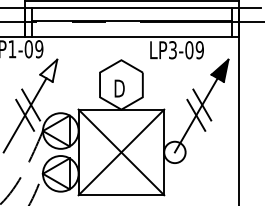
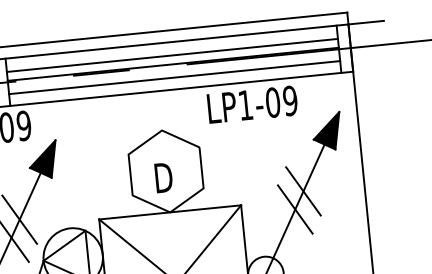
line: (131, 16) -> (171, 56), added
line: (131, 29) -> (173, 77), added
text: (172, 50) -> (245, 105), LP3-09 -> LP1-09
fill: (48, 70) -> (42, 159), added

